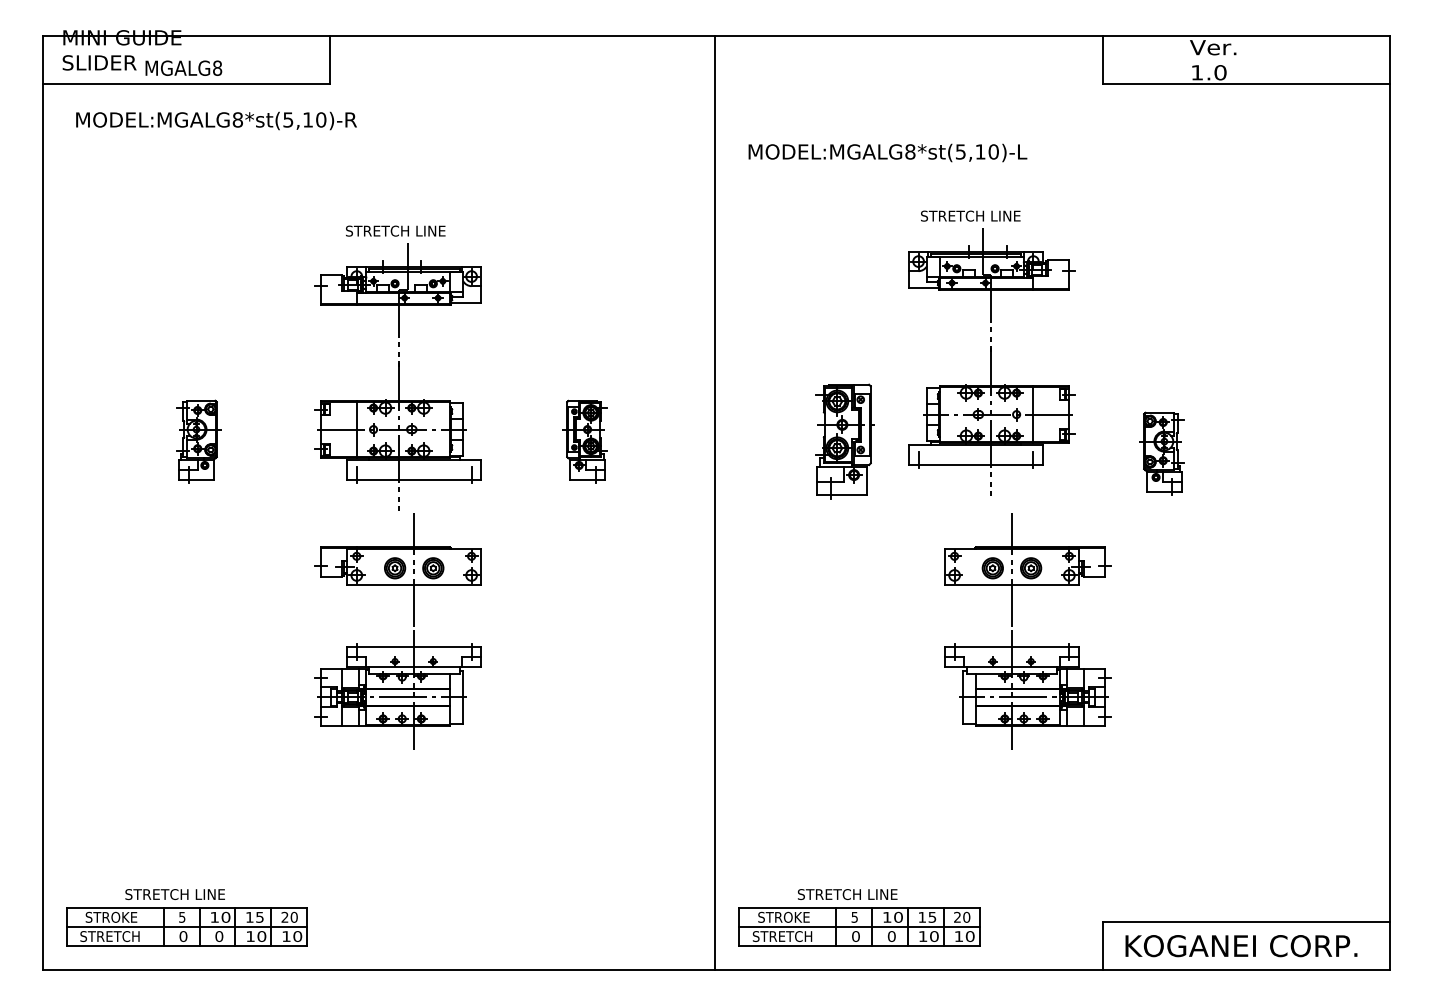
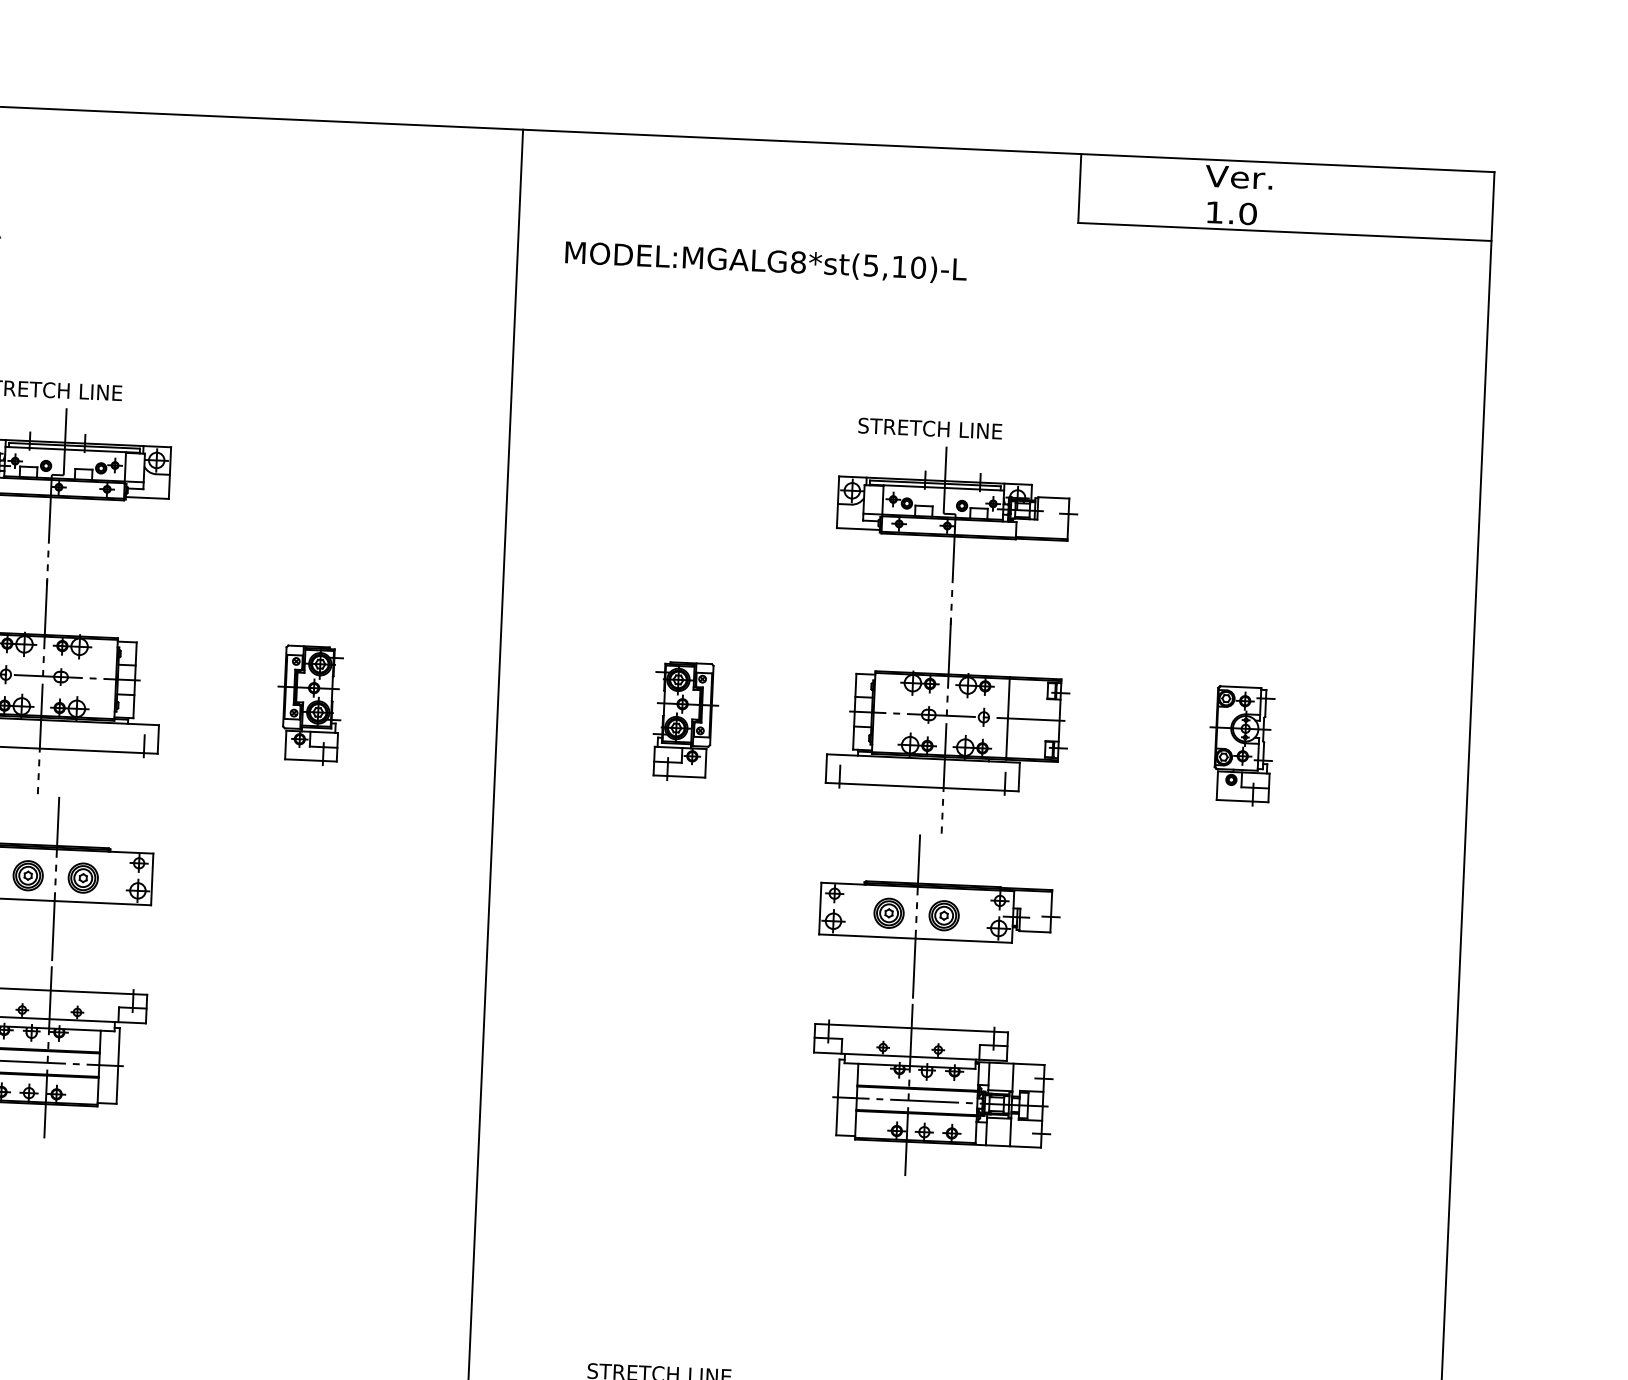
text: (887, 152) -> (765, 261), moved
part: (991, 352) -> (951, 626), moved
part: (845, 441) -> (684, 721), size x0.71
part: (1161, 453) -> (1240, 745), moved

